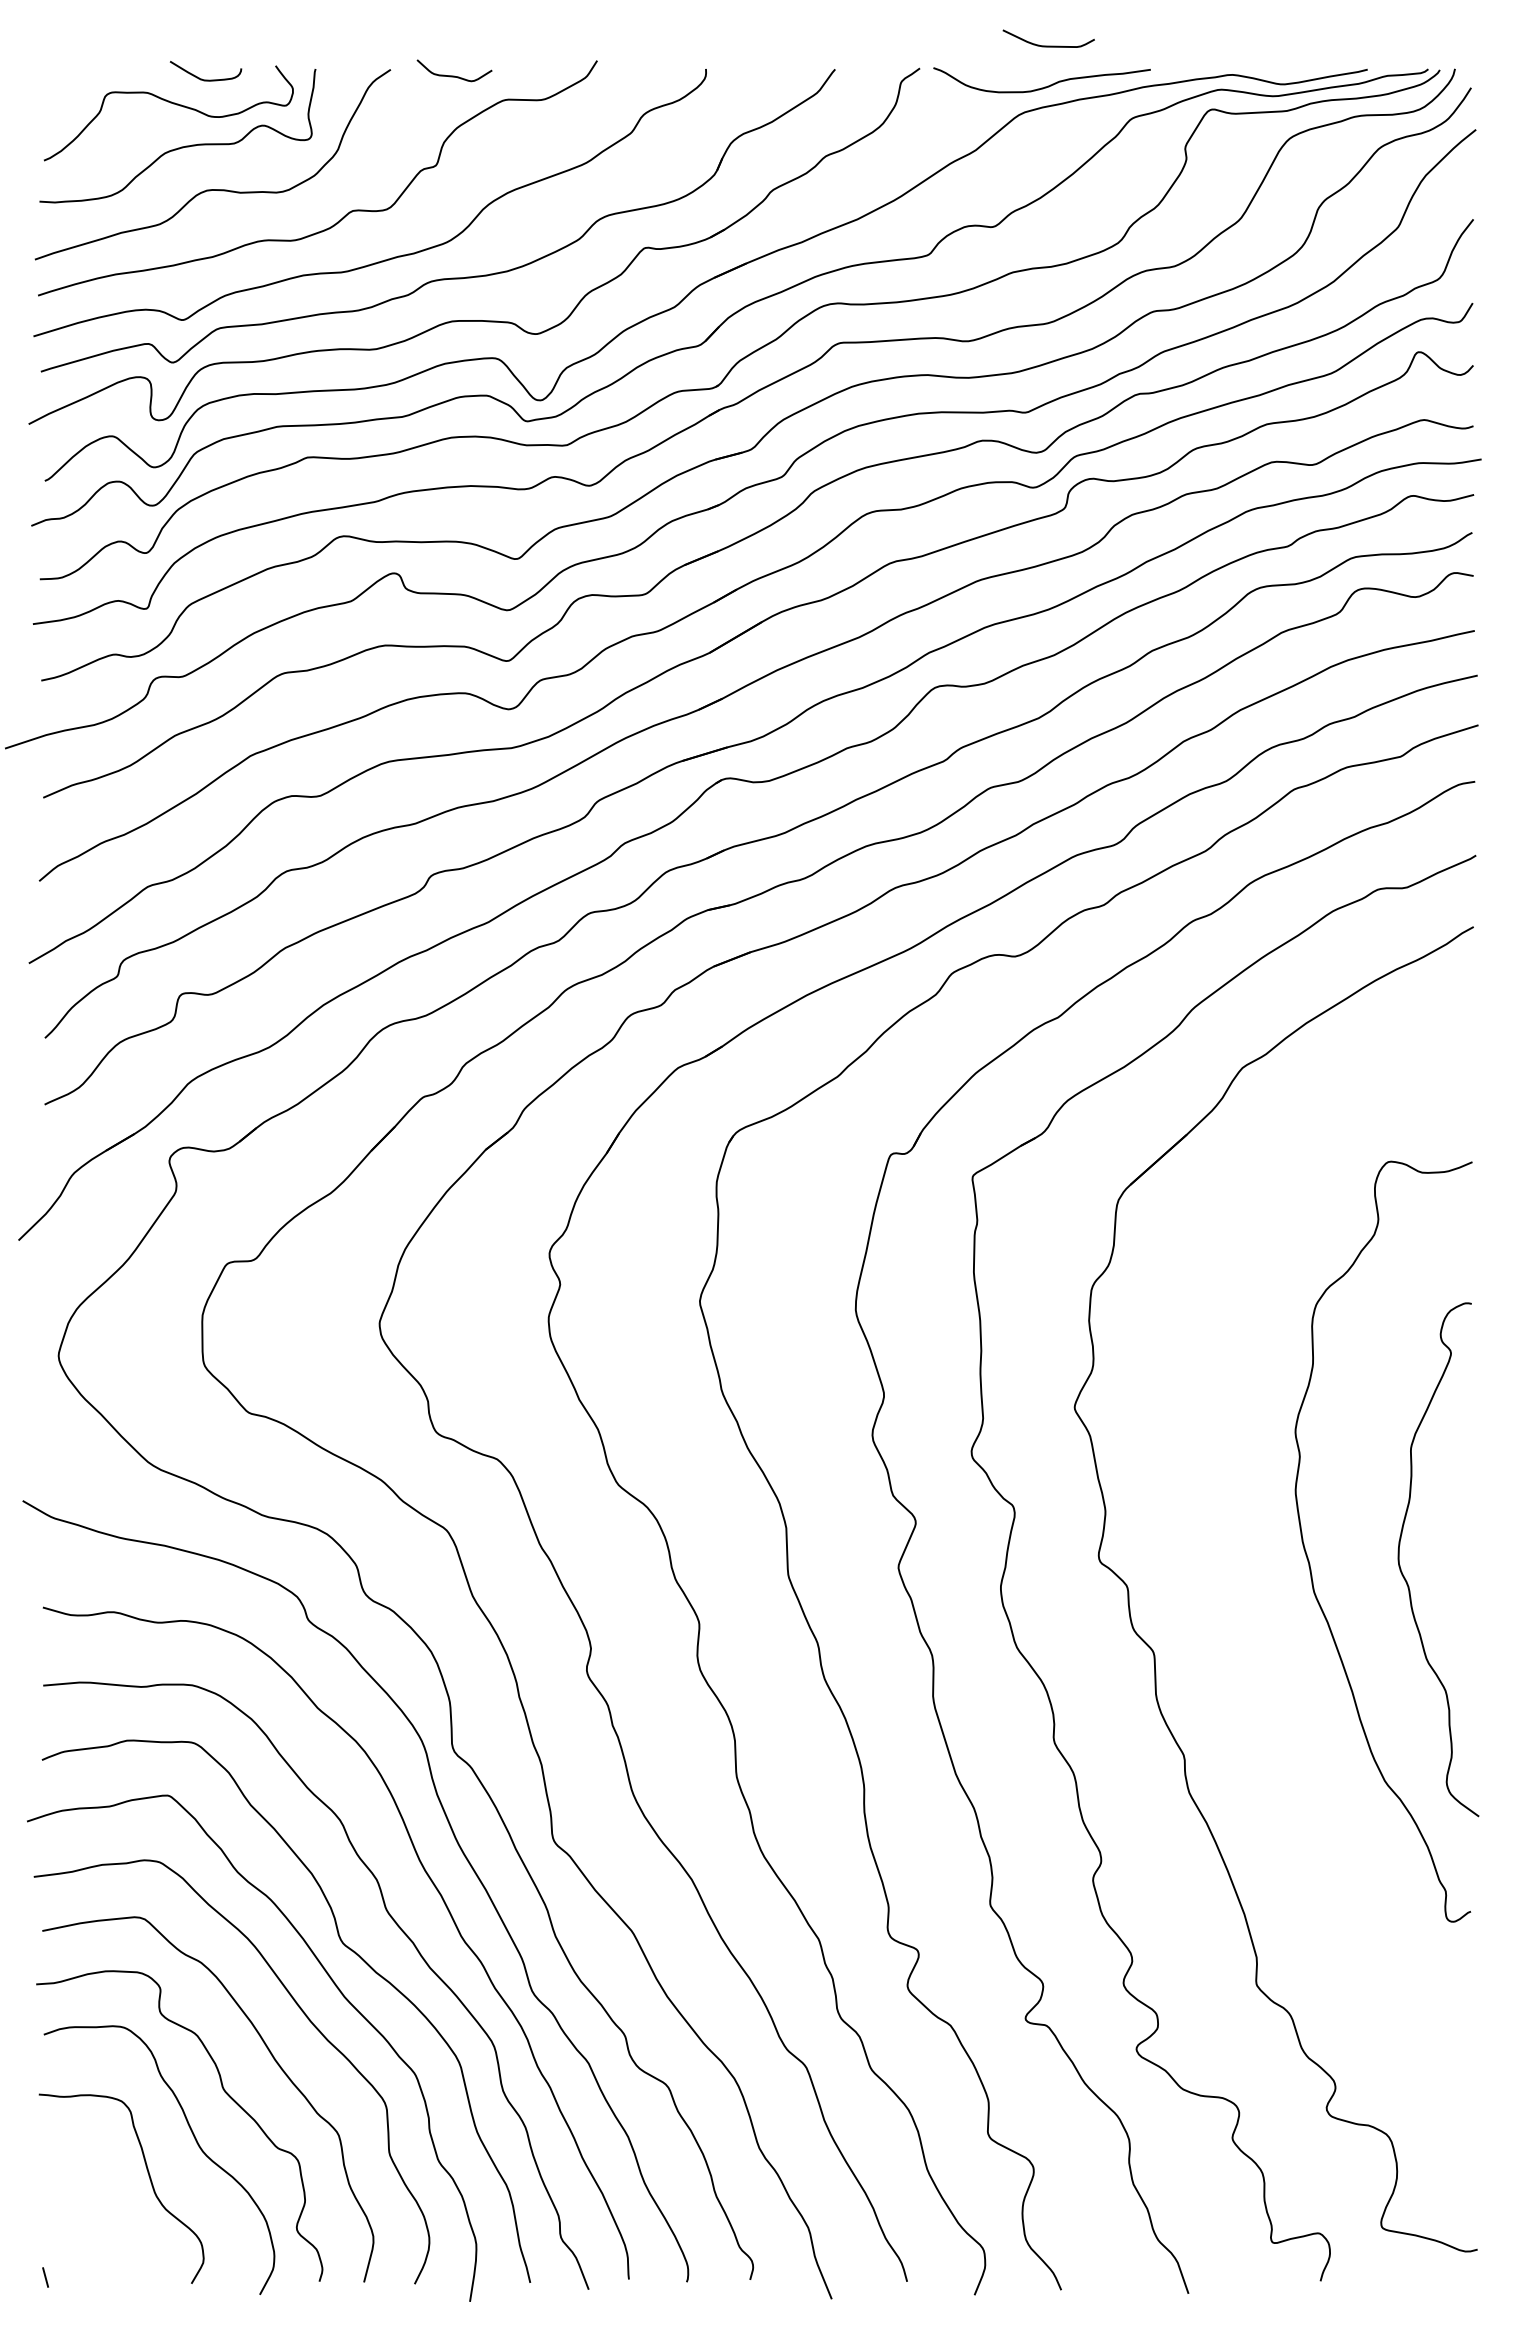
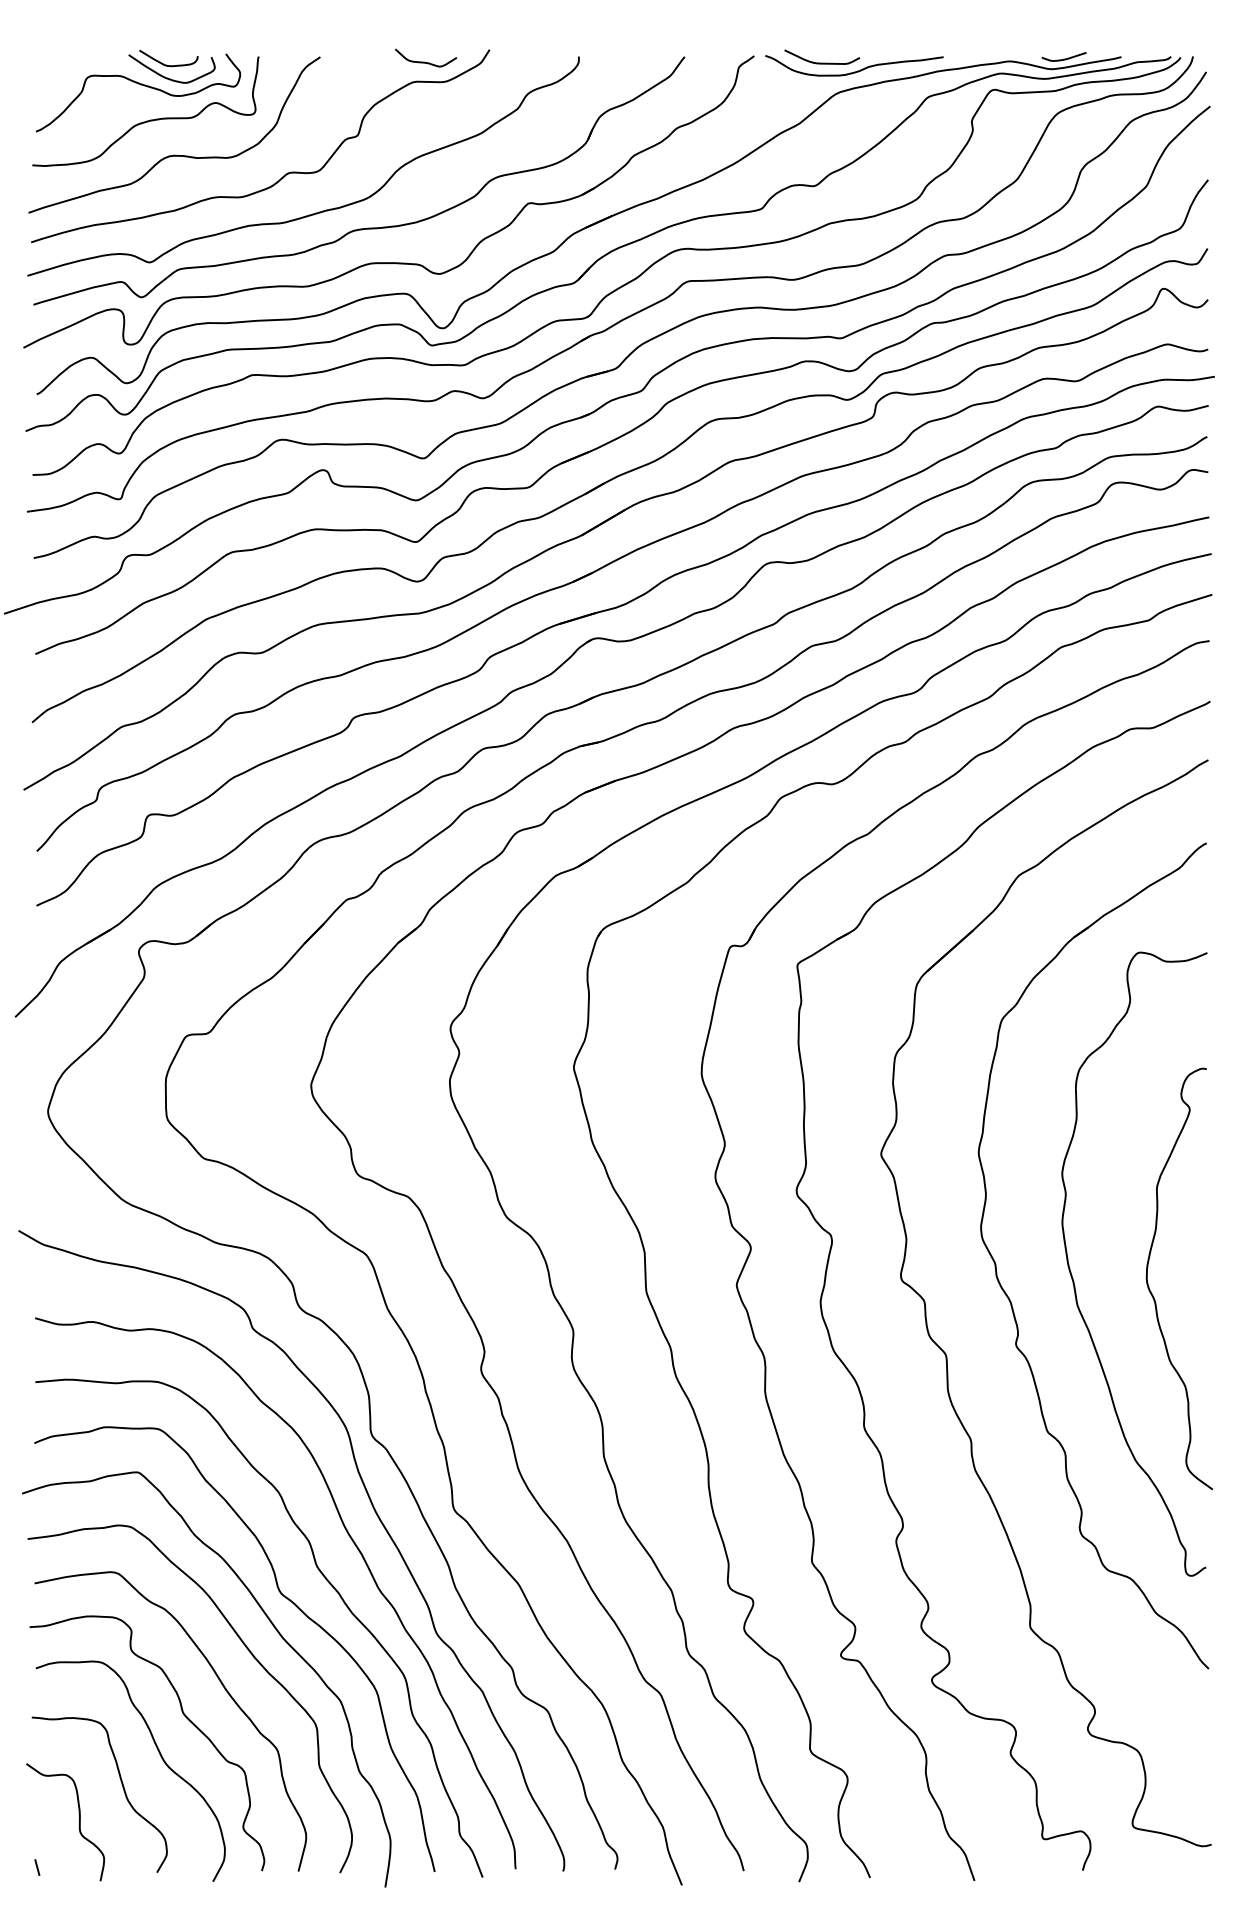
curve: (1048, 45) -> (821, 62), moved
curve: (1297, 71) -> (1063, 58), added
curve: (454, 75) -> (425, 61), moved
curve: (204, 94) -> (167, 77), added
part: (1231, 1583) -> (1009, 1298), added
curve: (96, 2222) -> (79, 1822), added

